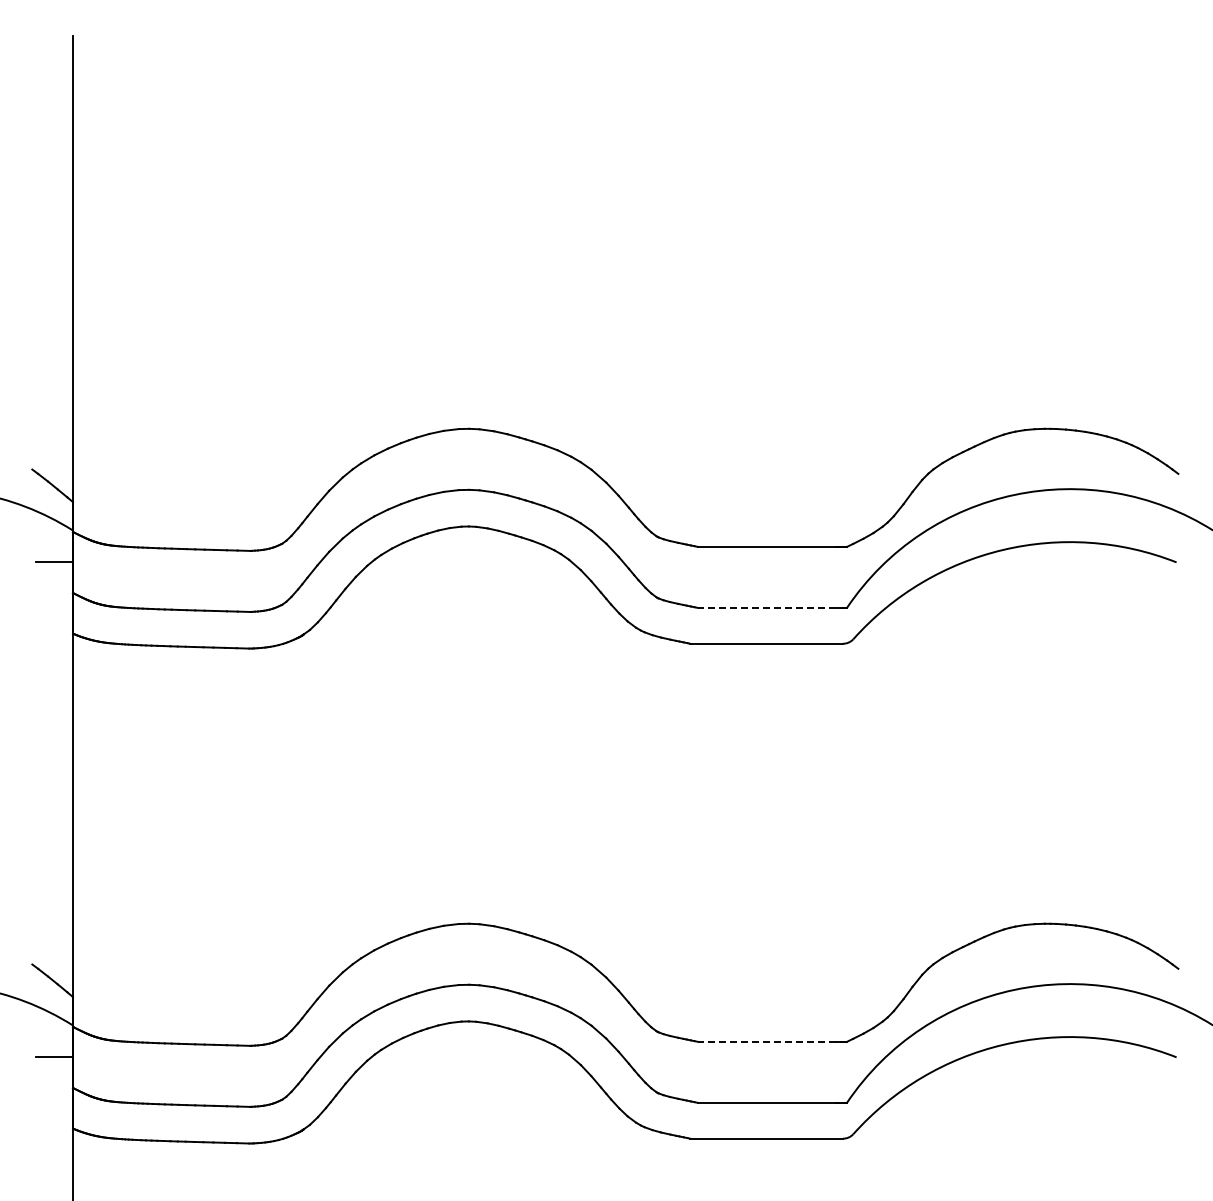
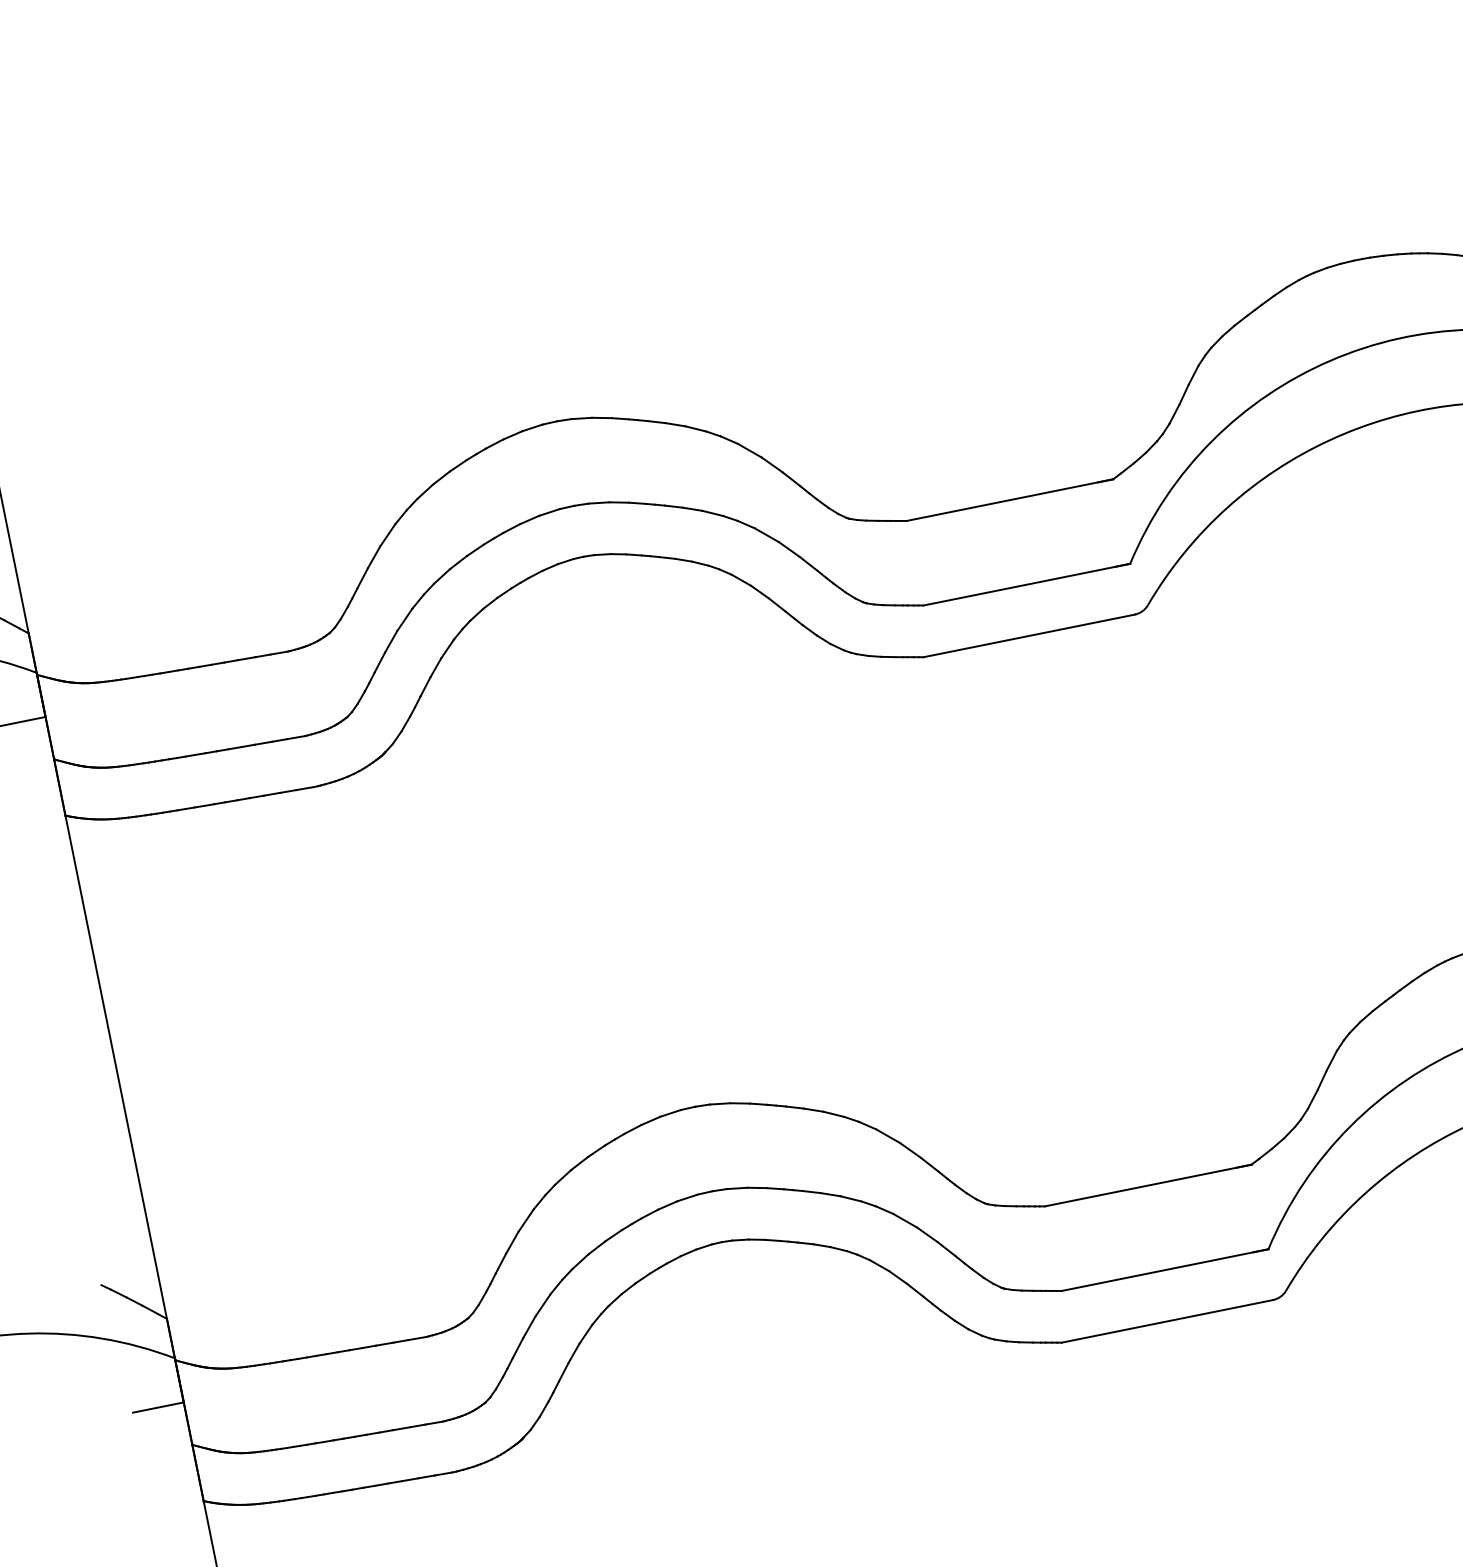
line: (772, 607) -> (1026, 584), dashed -> solid
line: (772, 1041) -> (1148, 1185), dashed -> solid

